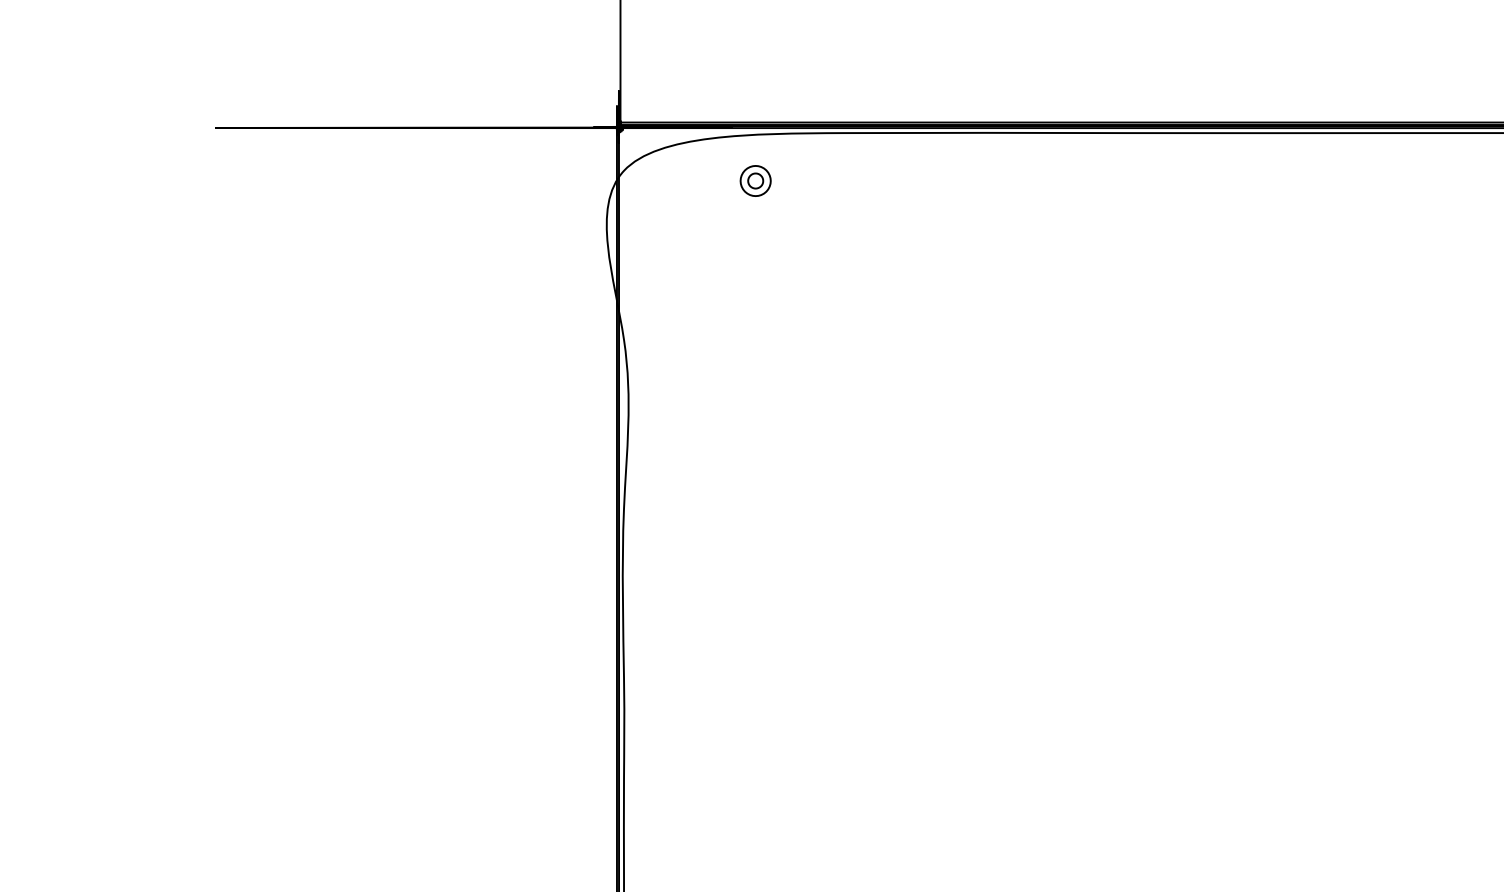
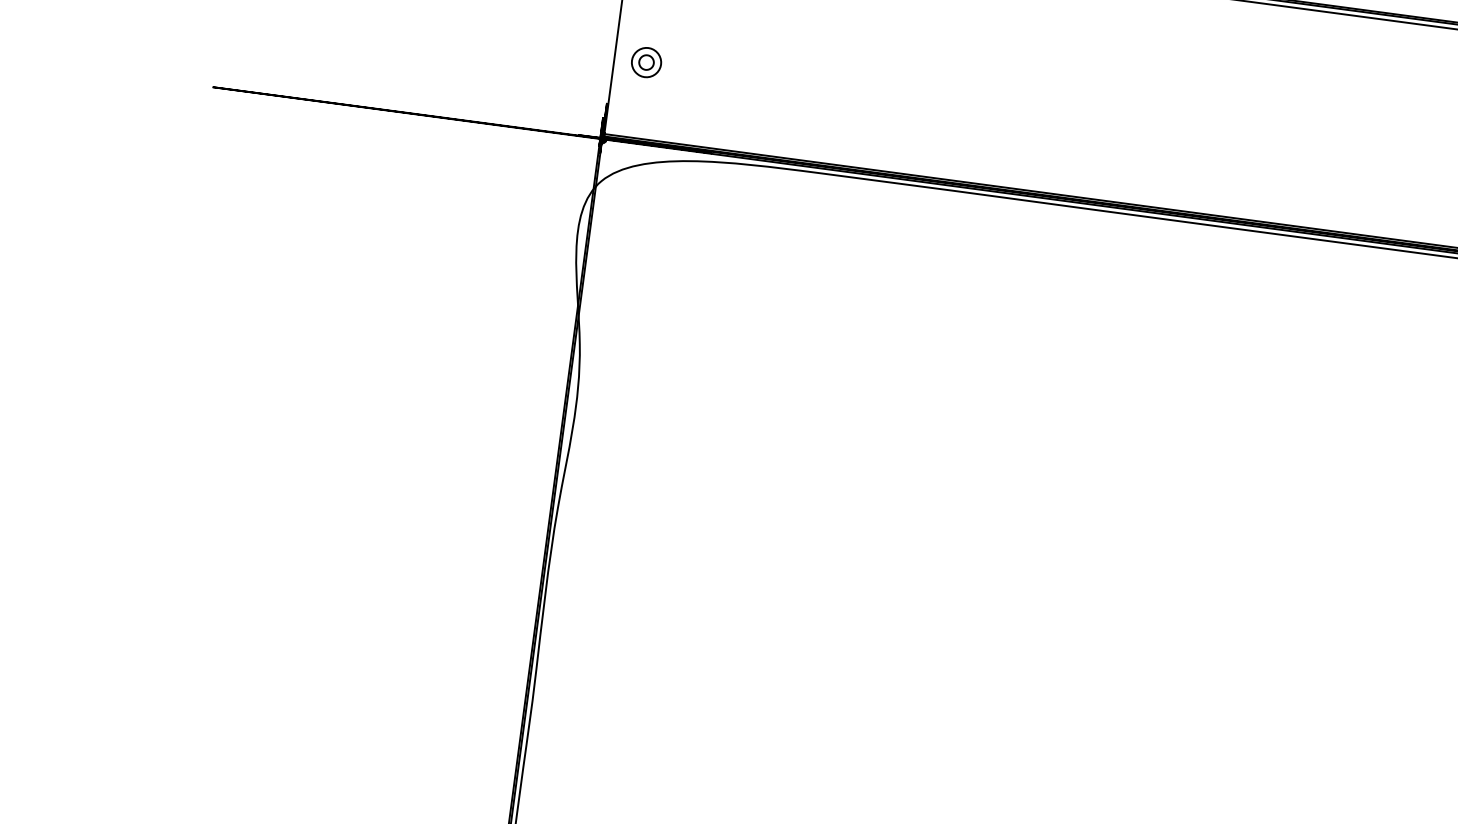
part: (755, 180) -> (646, 62), moved

